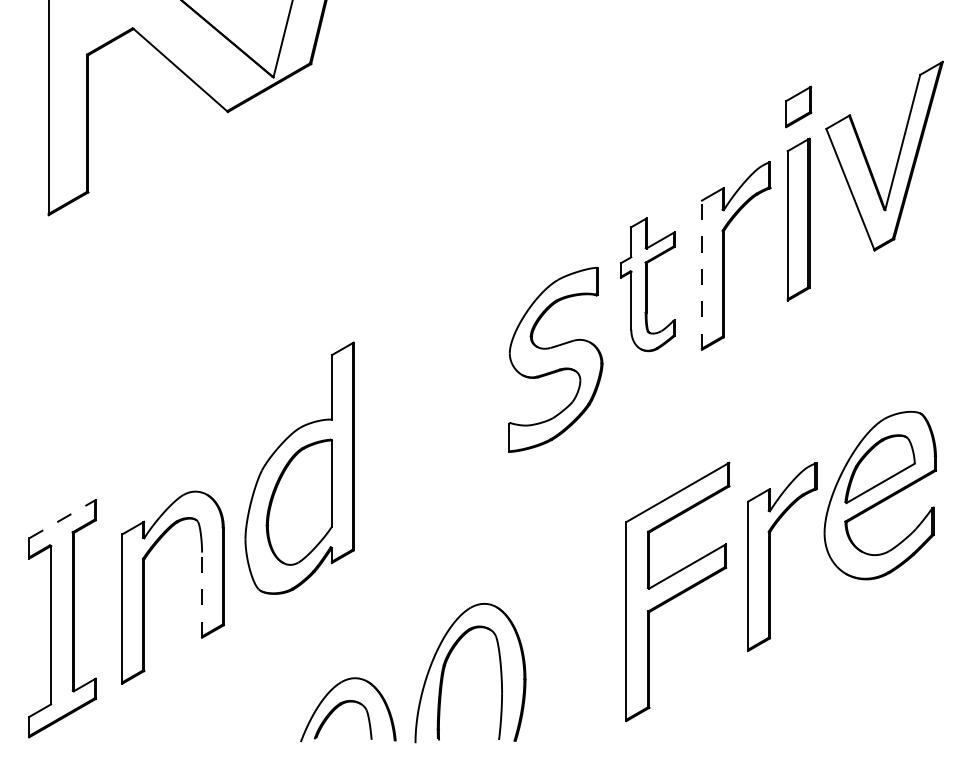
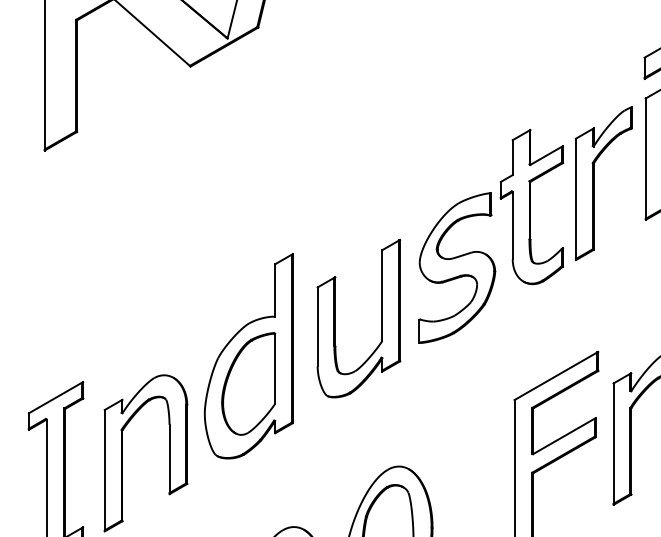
line: (701, 275) -> (575, 199), dashed -> solid
part: (647, 284) -> (531, 206), size x1.43
part: (406, 421) -> (335, 318), added
line: (62, 518) -> (56, 397), dashed -> solid
line: (202, 595) -> (169, 459), dashed -> solid

